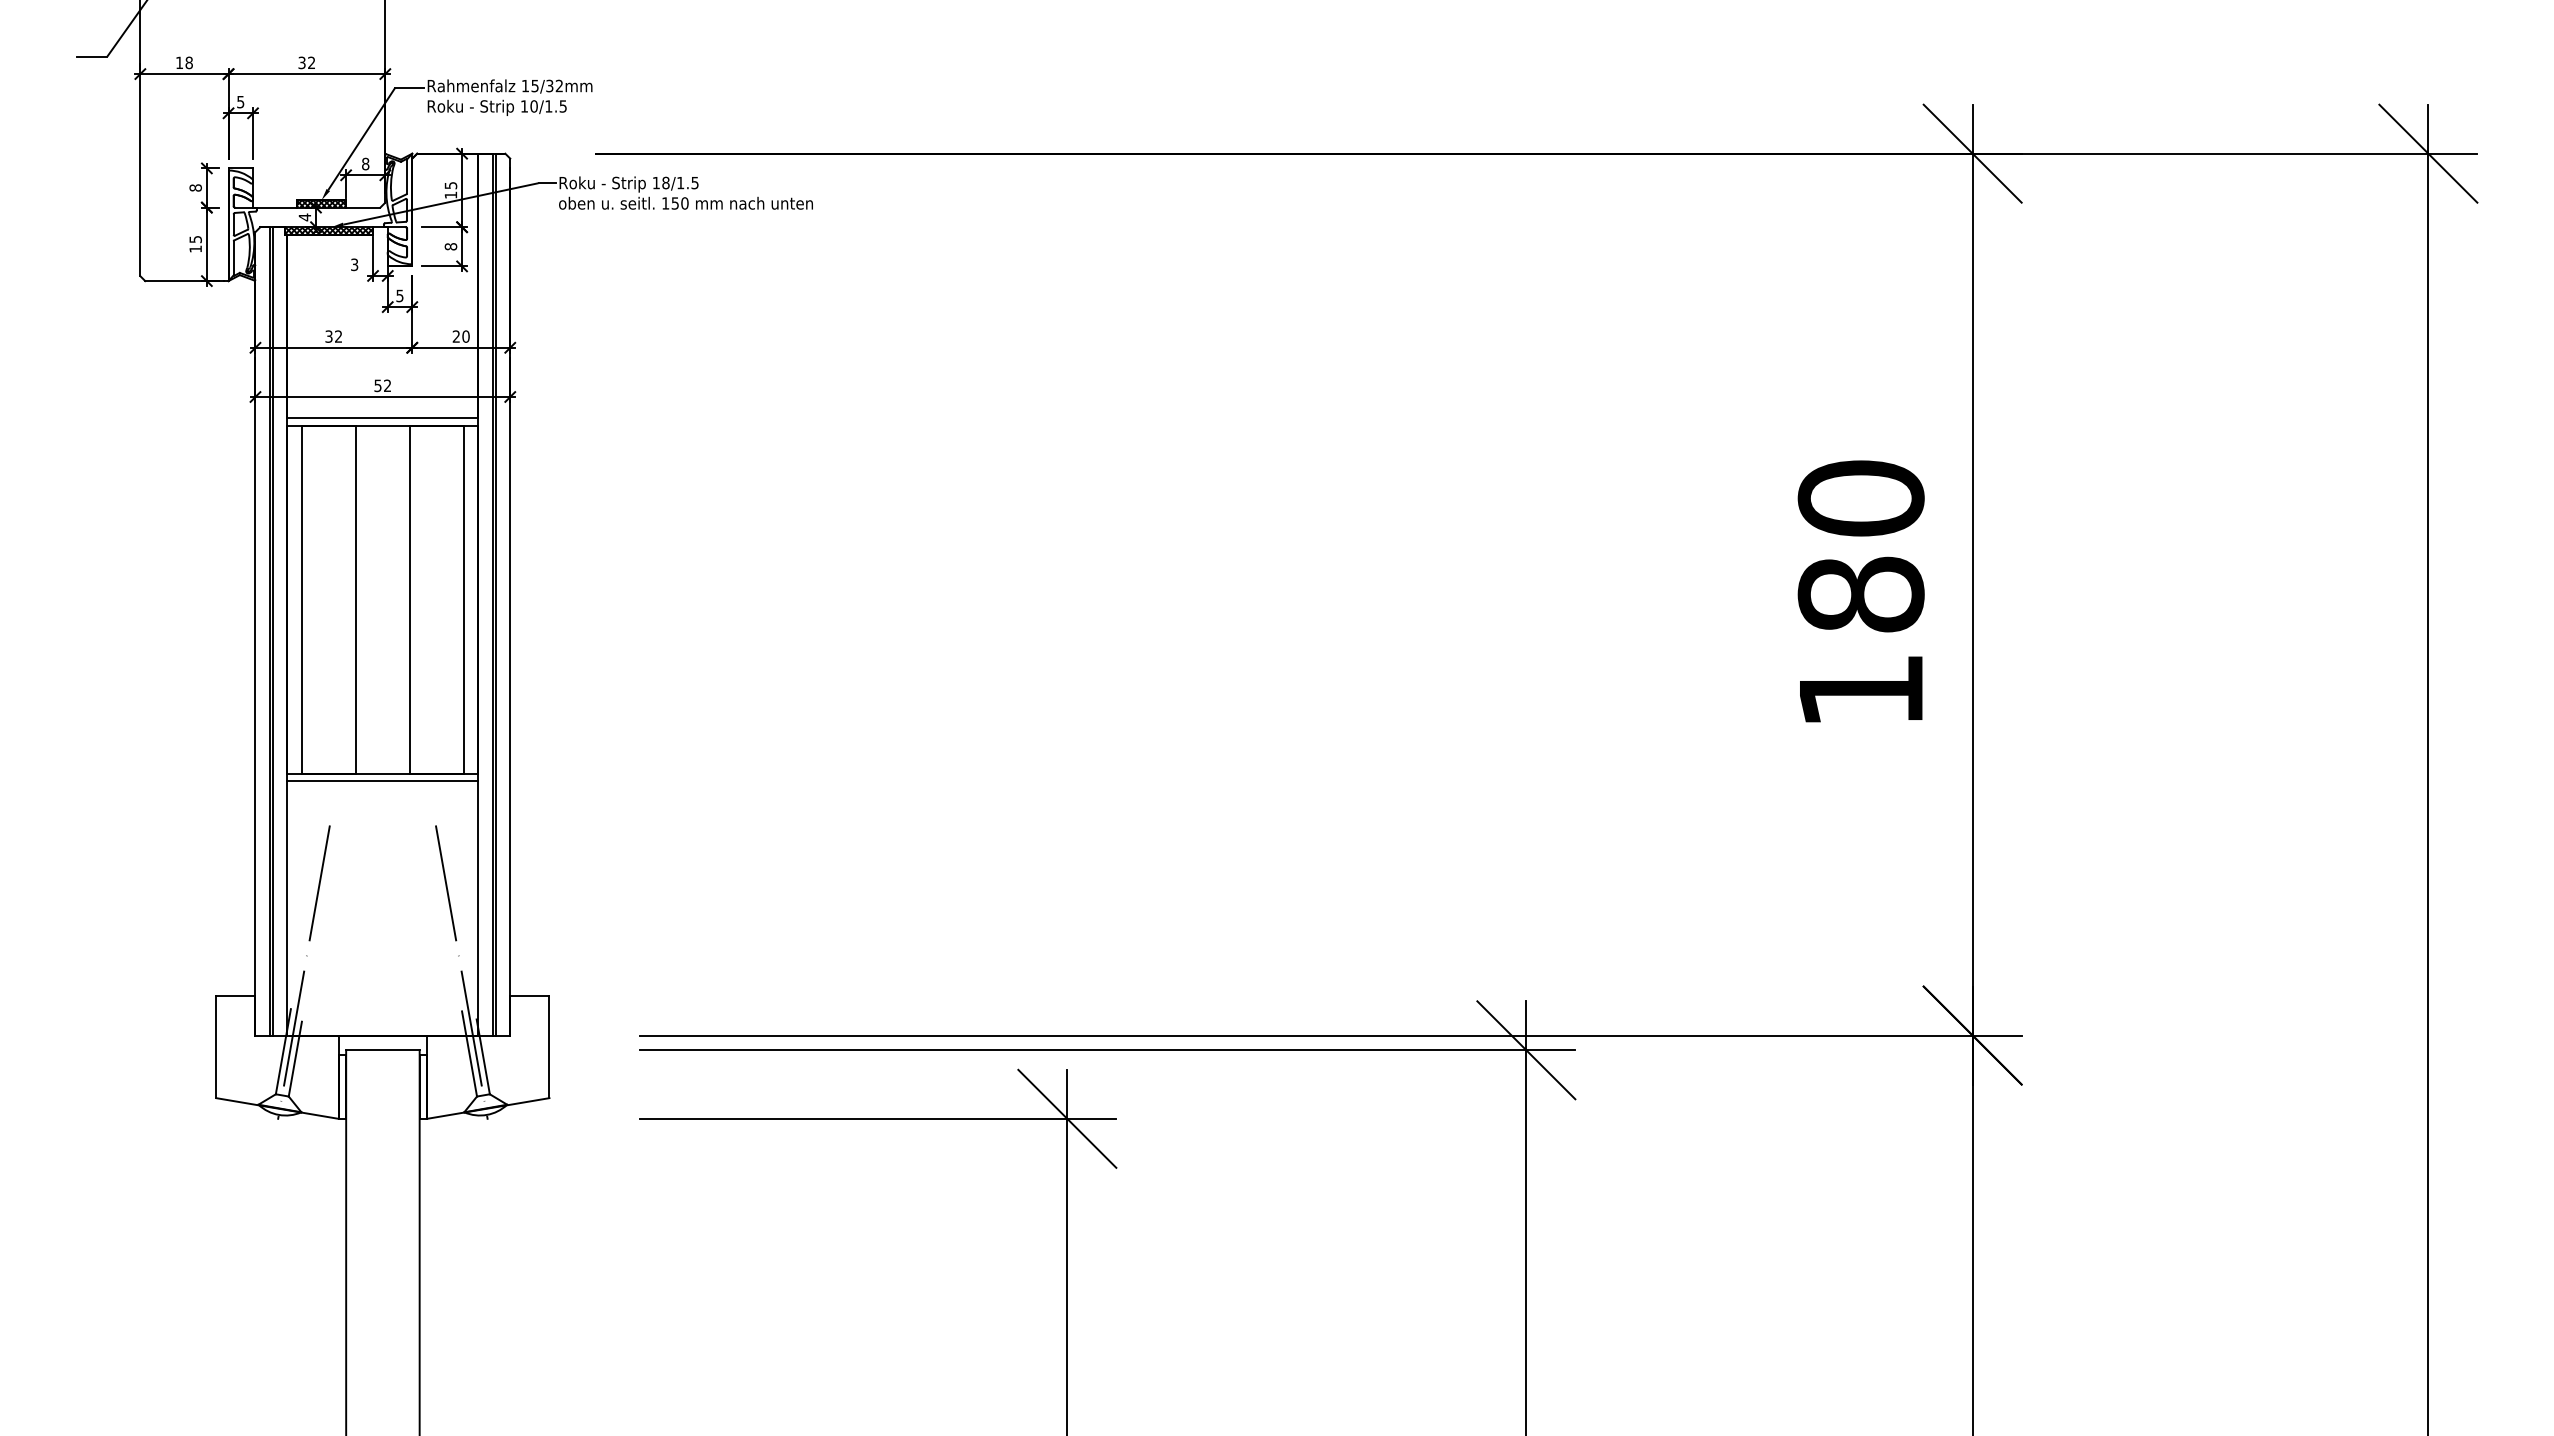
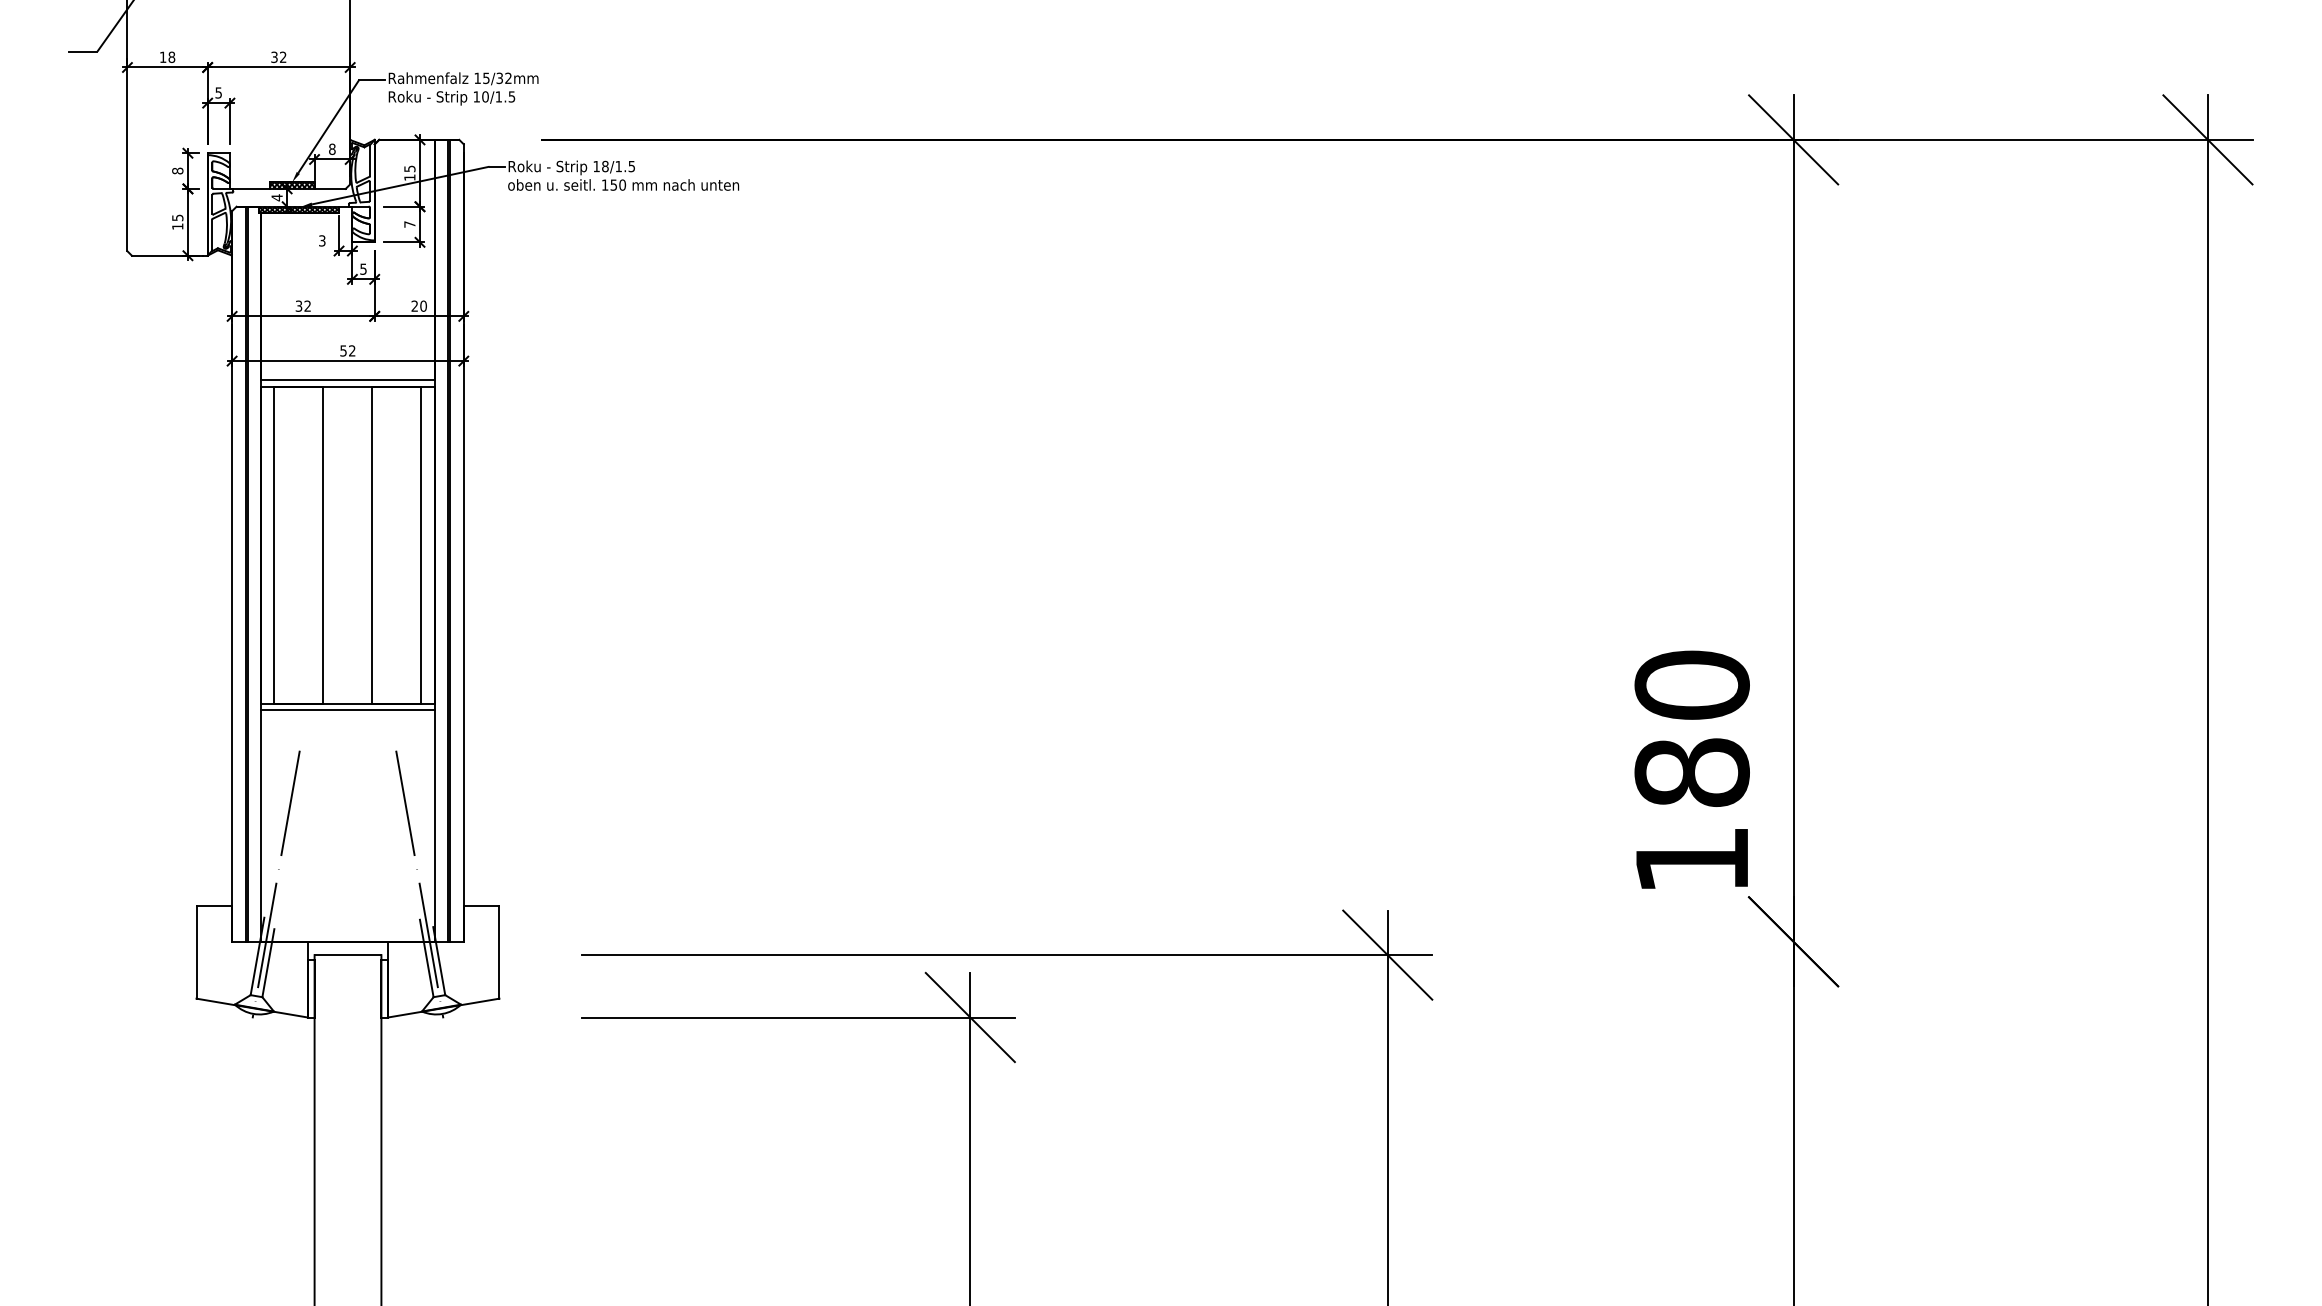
text: (450, 246) -> (409, 224), 8 -> 7
text: (1860, 591) -> (1691, 769), moved
line: (1330, 1035) -> (1209, 941), removed

